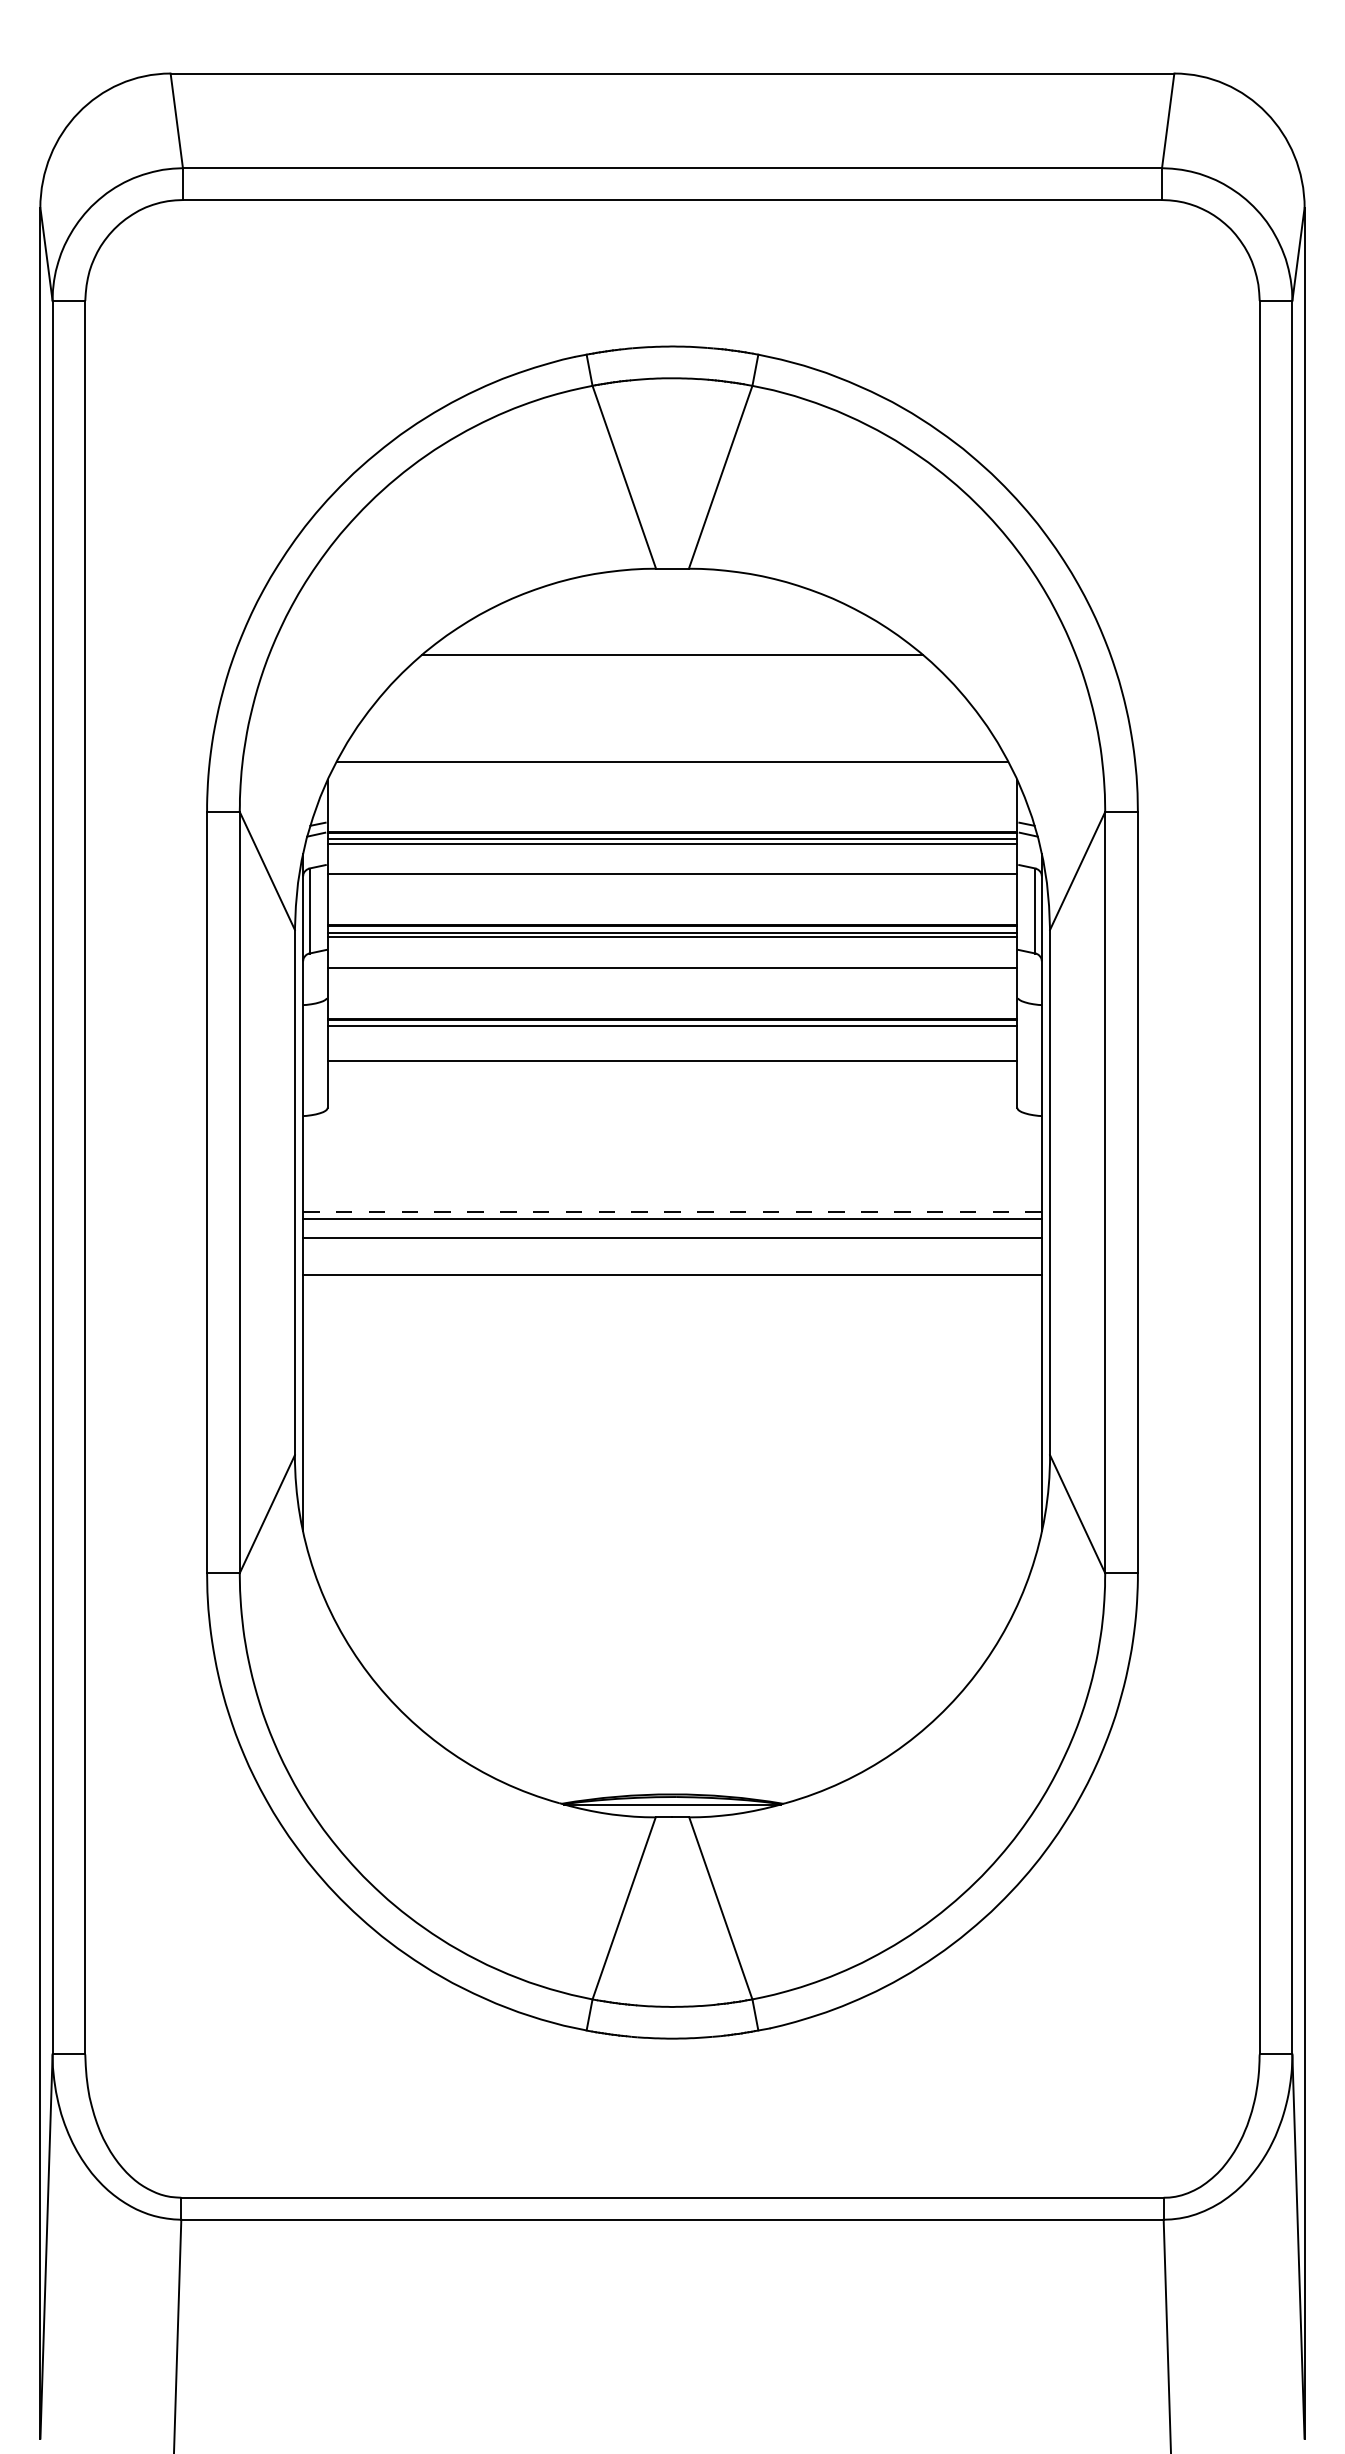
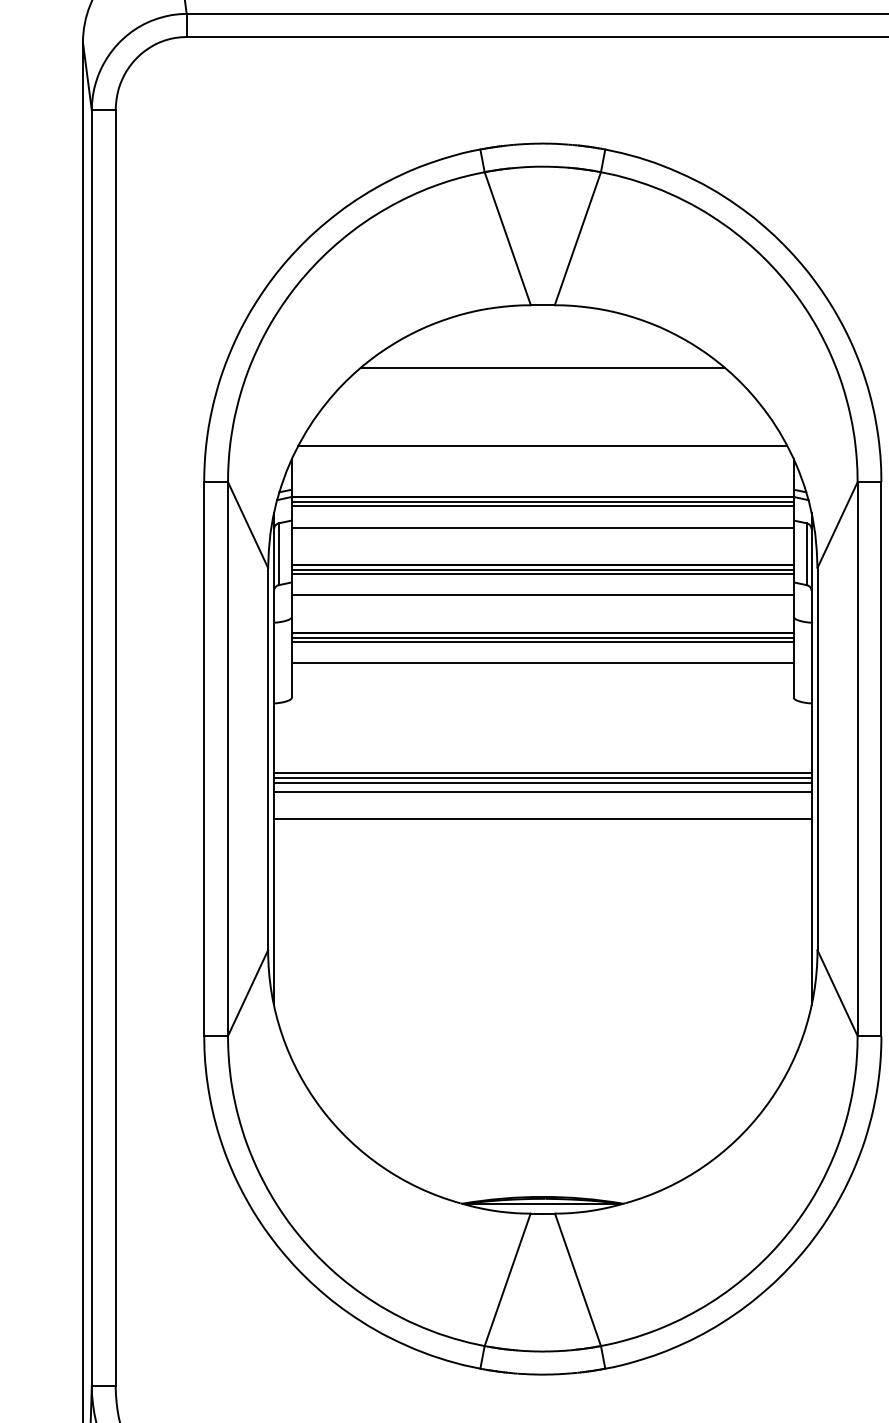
line: (672, 1031) -> (542, 641), added
line: (672, 1212) -> (542, 773), dashed -> solid
line: (672, 1225) -> (542, 783), added

